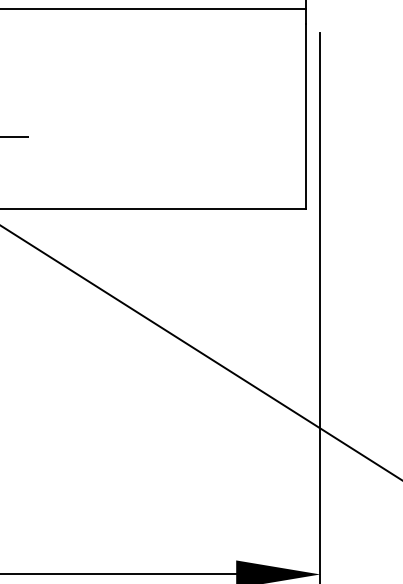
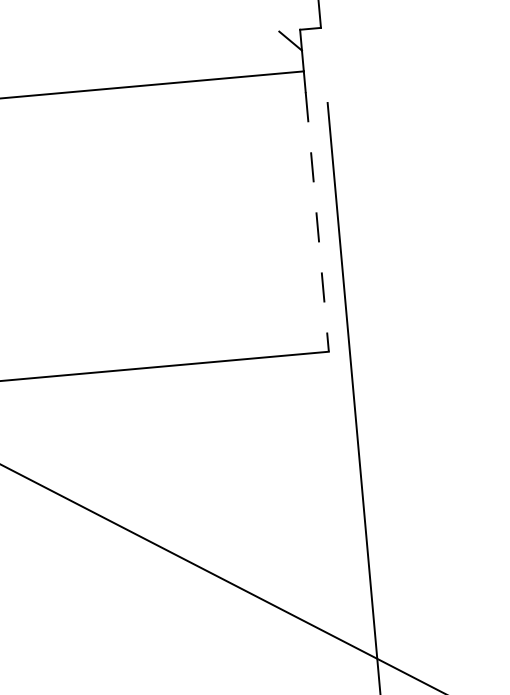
line: (305, 116) -> (317, 222), solid -> dashed

